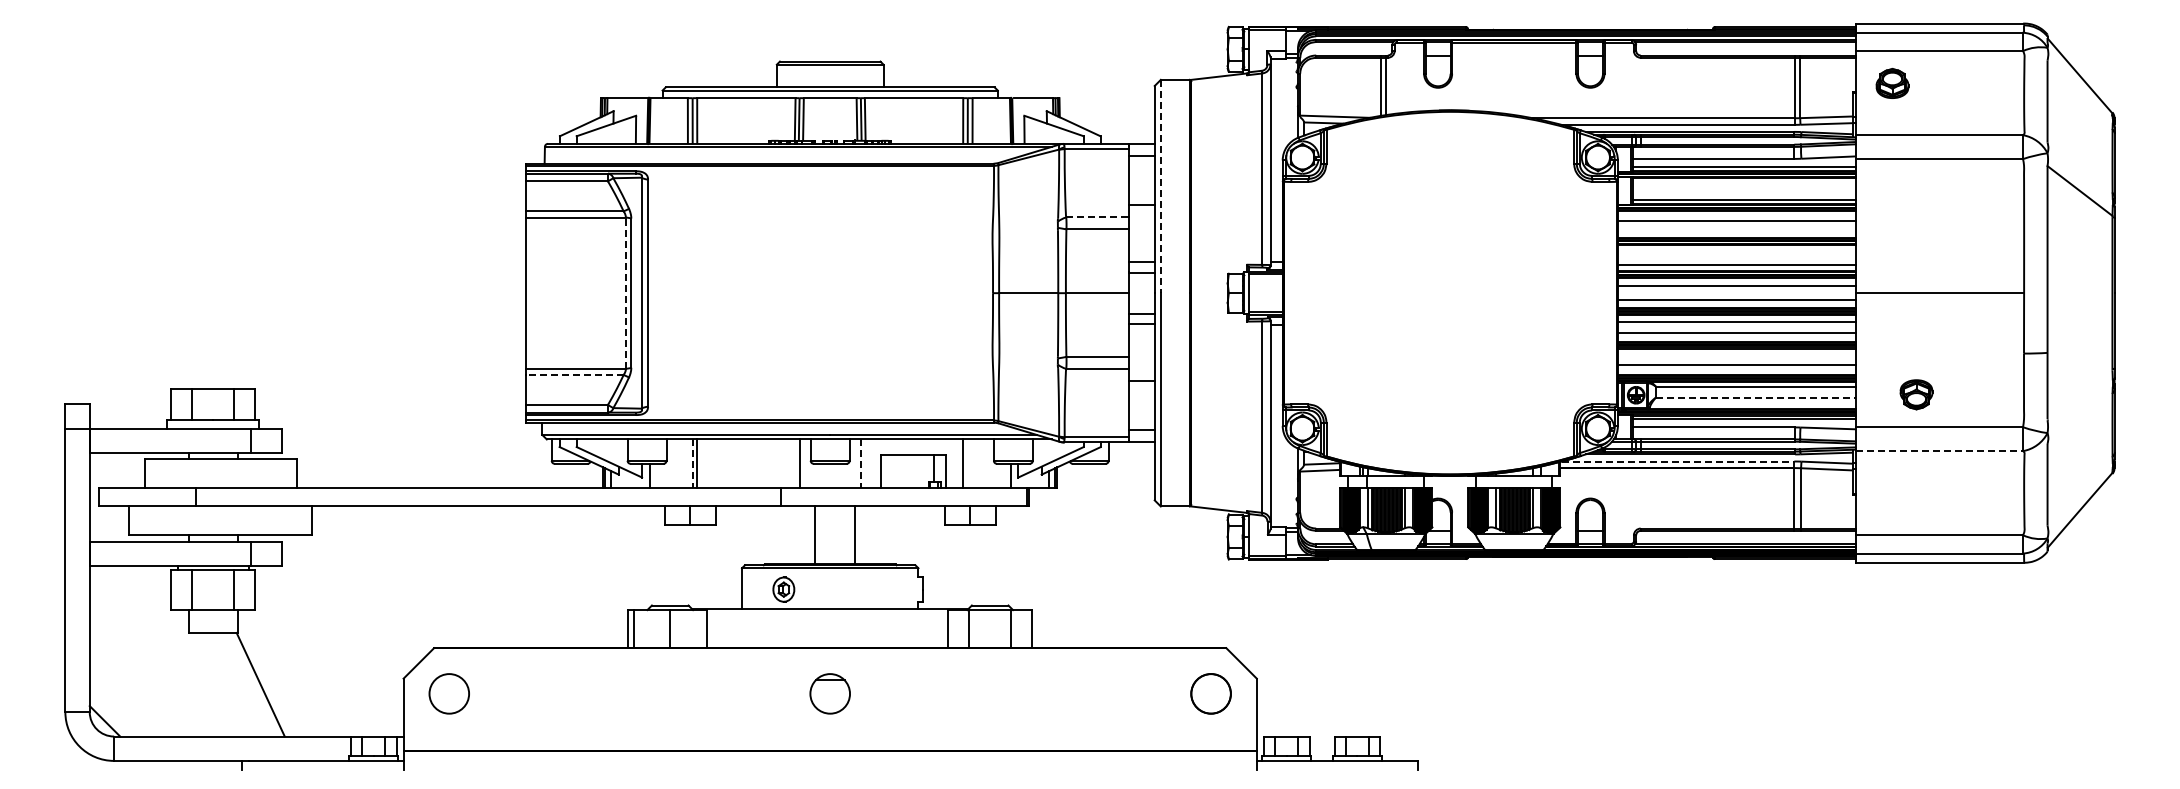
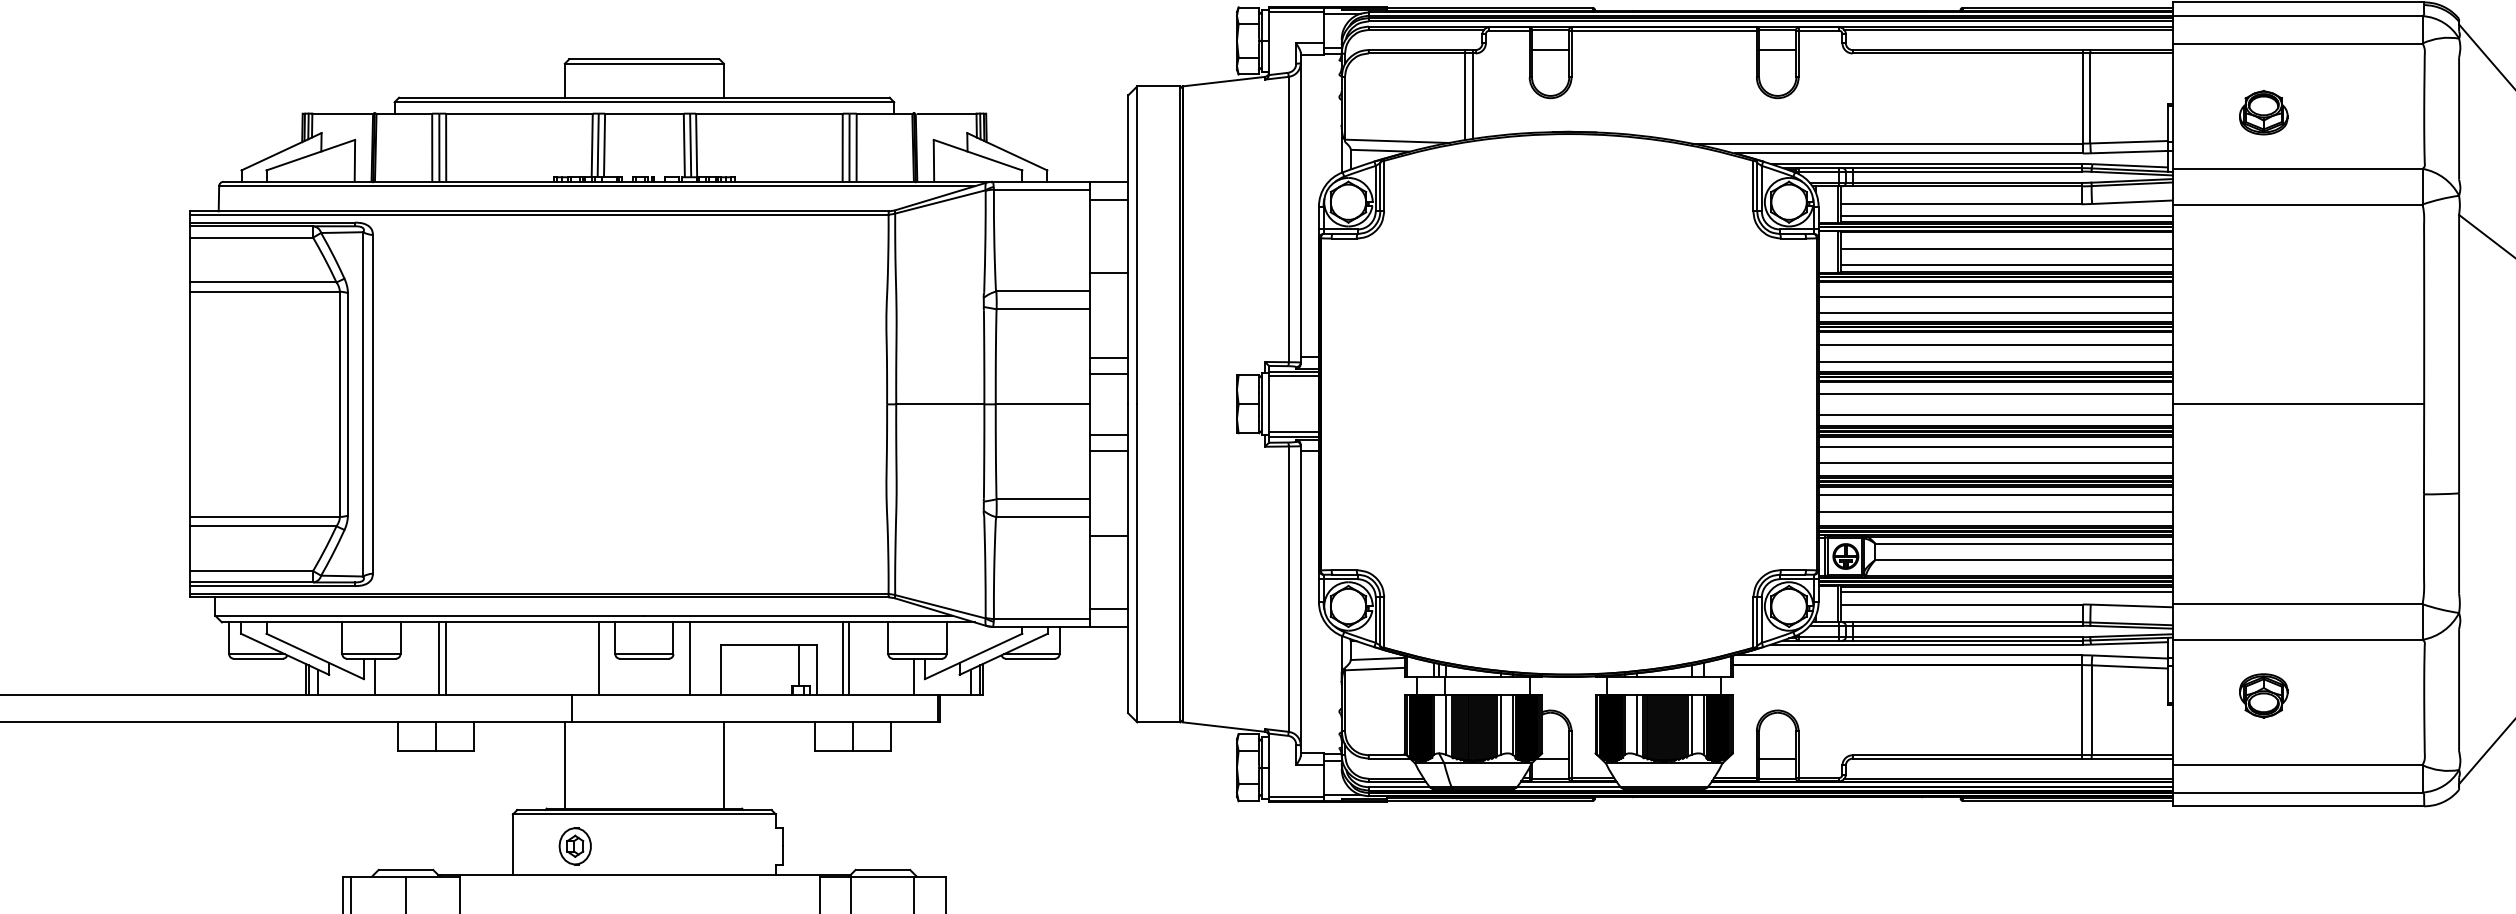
part: (1892, 82) -> (2263, 111), moved
line: (1160, 186) -> (1136, 245), dashed -> solid
line: (1744, 188) -> (2007, 248), added
line: (1098, 217) -> (1044, 291), dashed -> solid
line: (1736, 232) -> (1995, 313), added
line: (1736, 253) -> (1995, 345), added
line: (625, 292) -> (339, 403), dashed -> solid
line: (1736, 354) -> (1995, 495), added
line: (574, 374) -> (263, 525), dashed -> solid
part: (1916, 394) -> (2263, 695), moved
line: (1755, 397) -> (2023, 559), dashed -> solid
line: (1939, 451) -> (2298, 640), dashed -> solid
line: (1678, 461) -> (1908, 655), dashed -> solid
line: (967, 463) -> (849, 658), added
line: (692, 464) -> (439, 659), dashed -> solid
line: (860, 464) -> (689, 659), dashed -> solid
line: (814, 535) -> (564, 765), moved
line: (854, 535) -> (723, 765), moved

